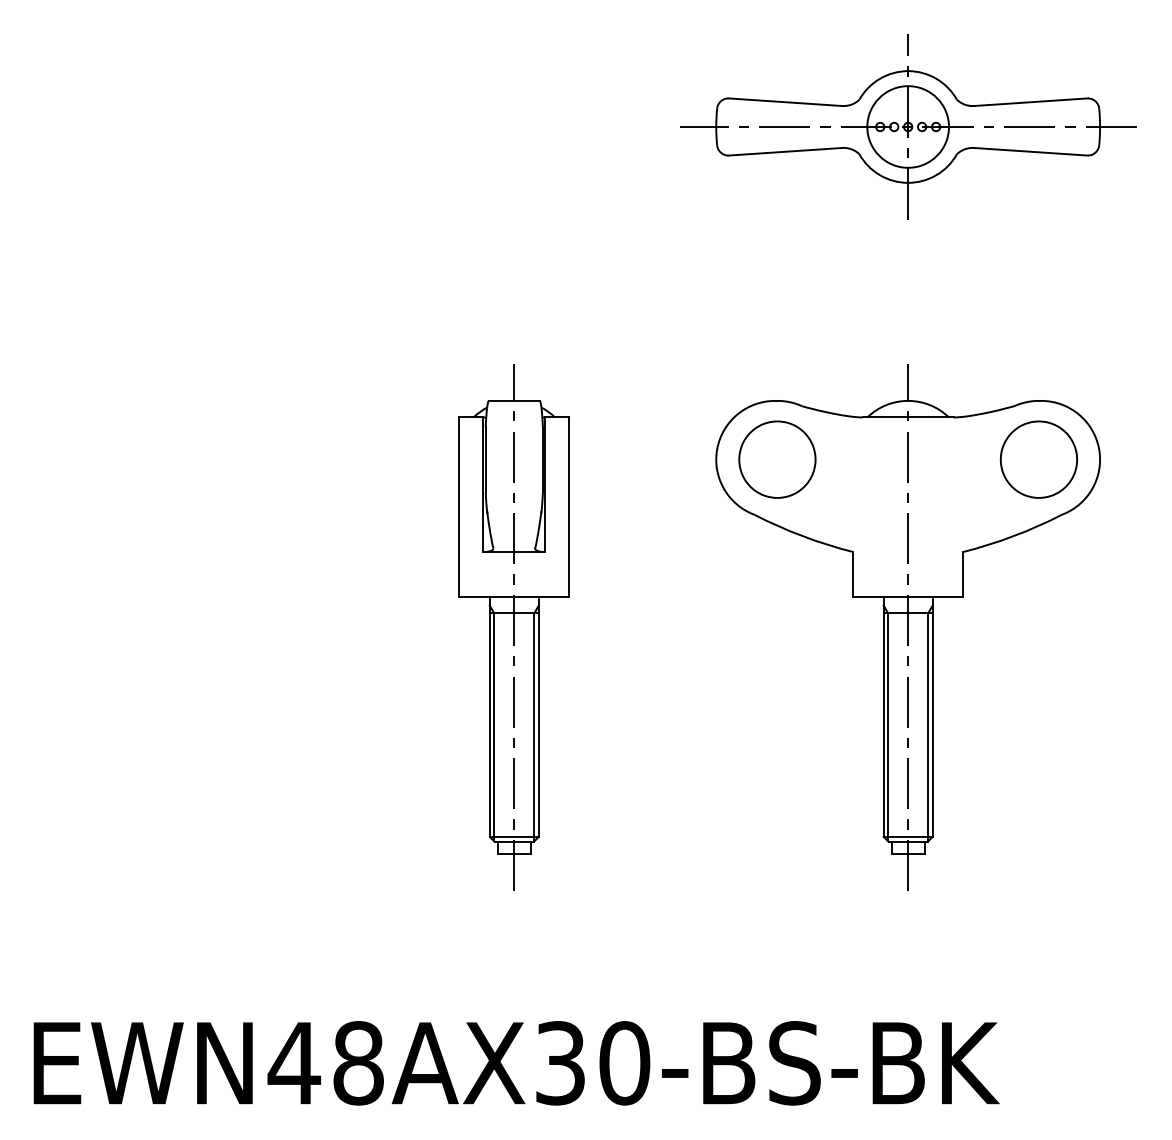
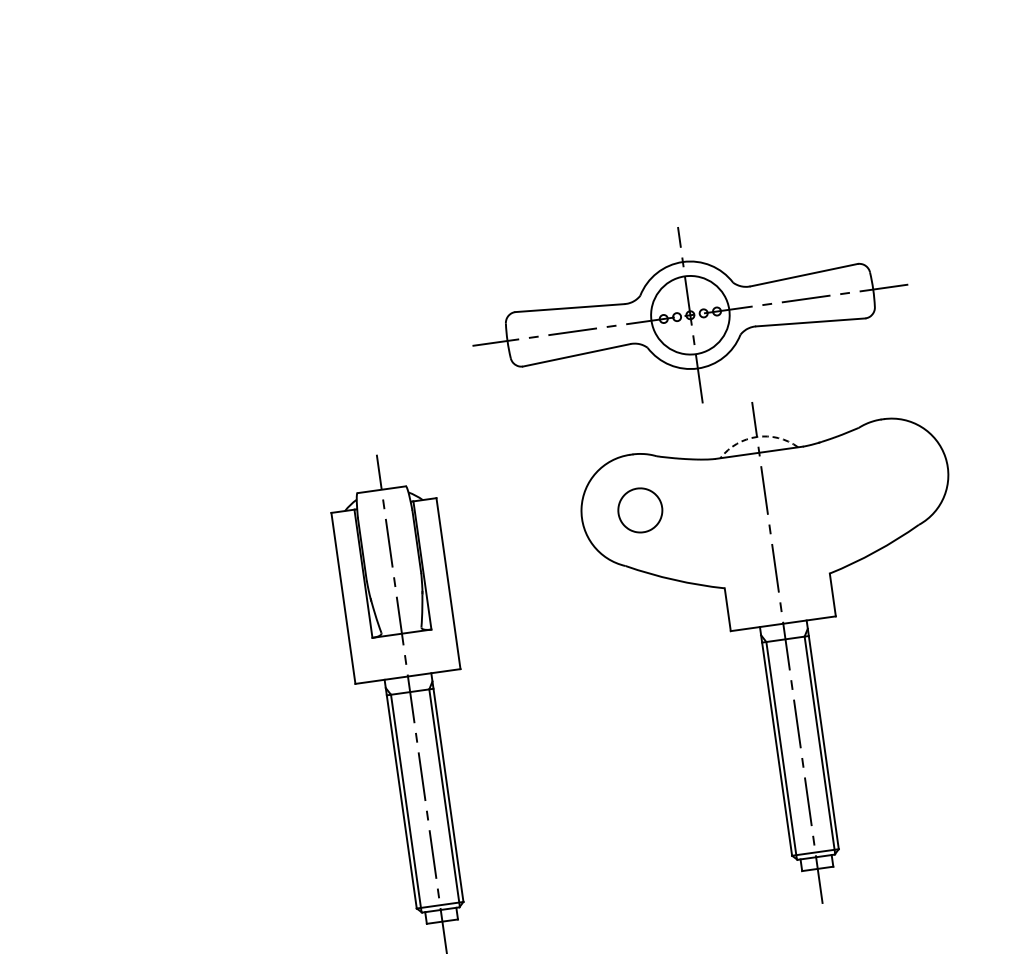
part: (908, 126) -> (690, 314), moved
arc: (908, 400) -> (757, 436), solid -> dashed
part: (777, 459) -> (640, 510), size x0.6
part: (1038, 459) -> (889, 475), removed

